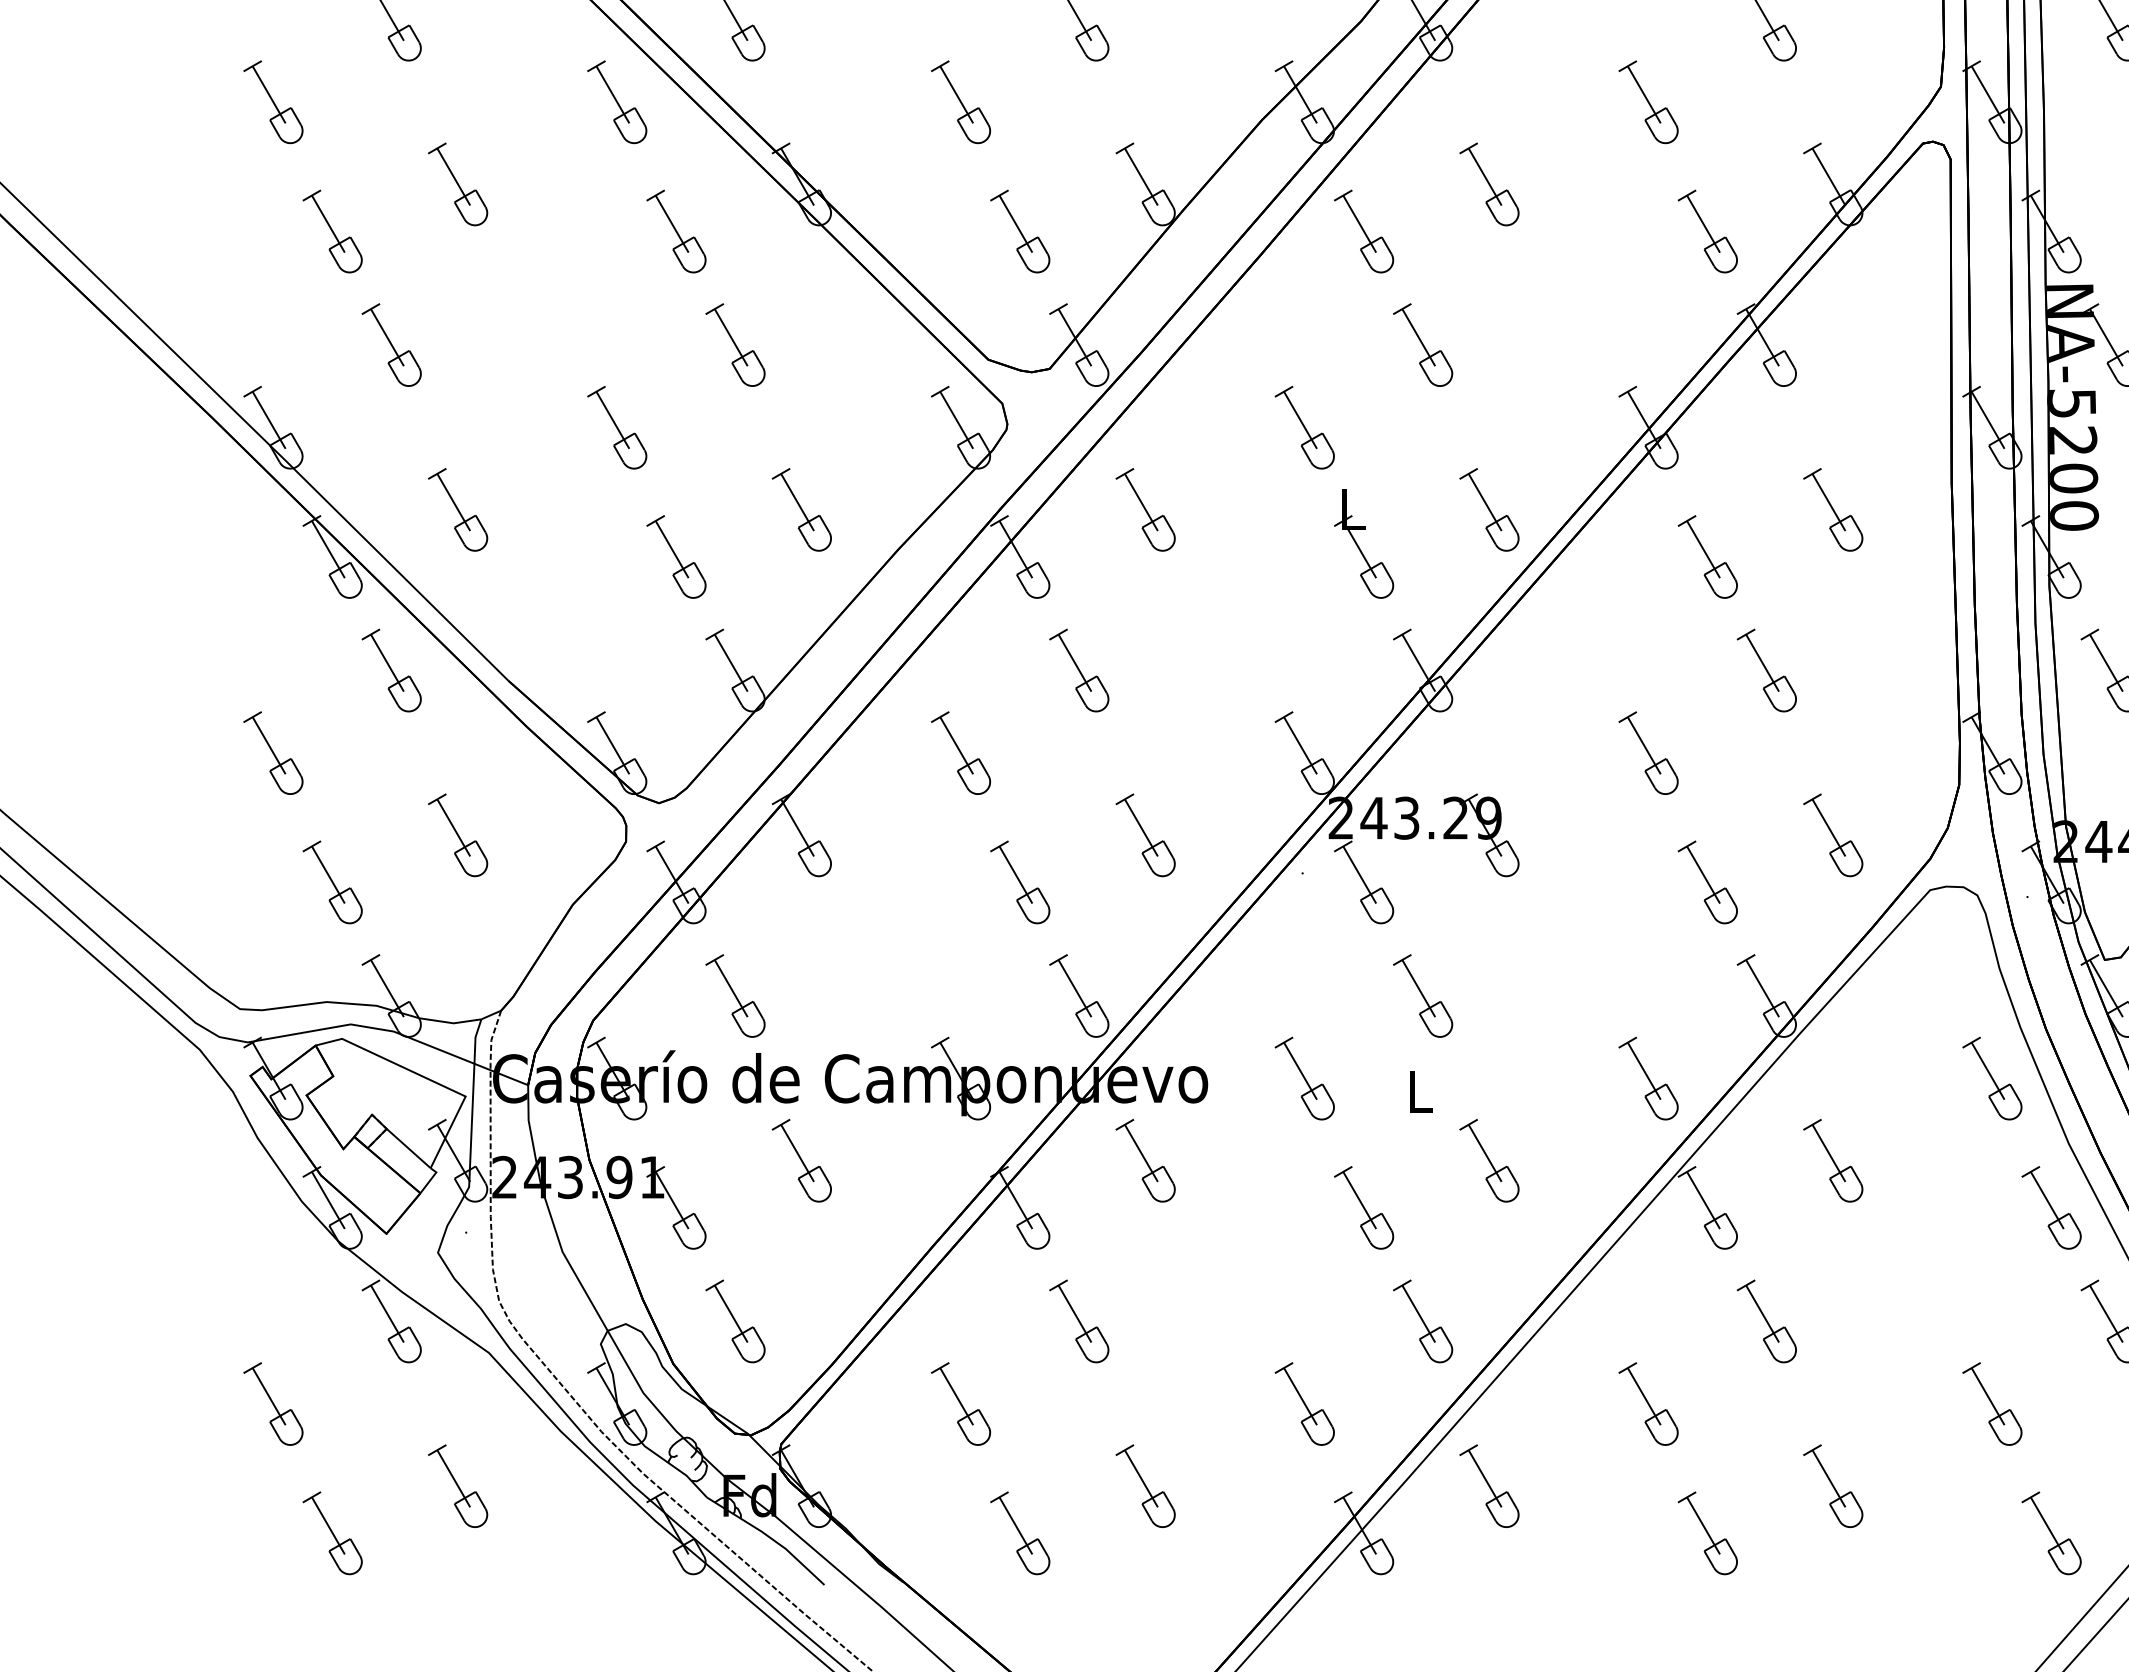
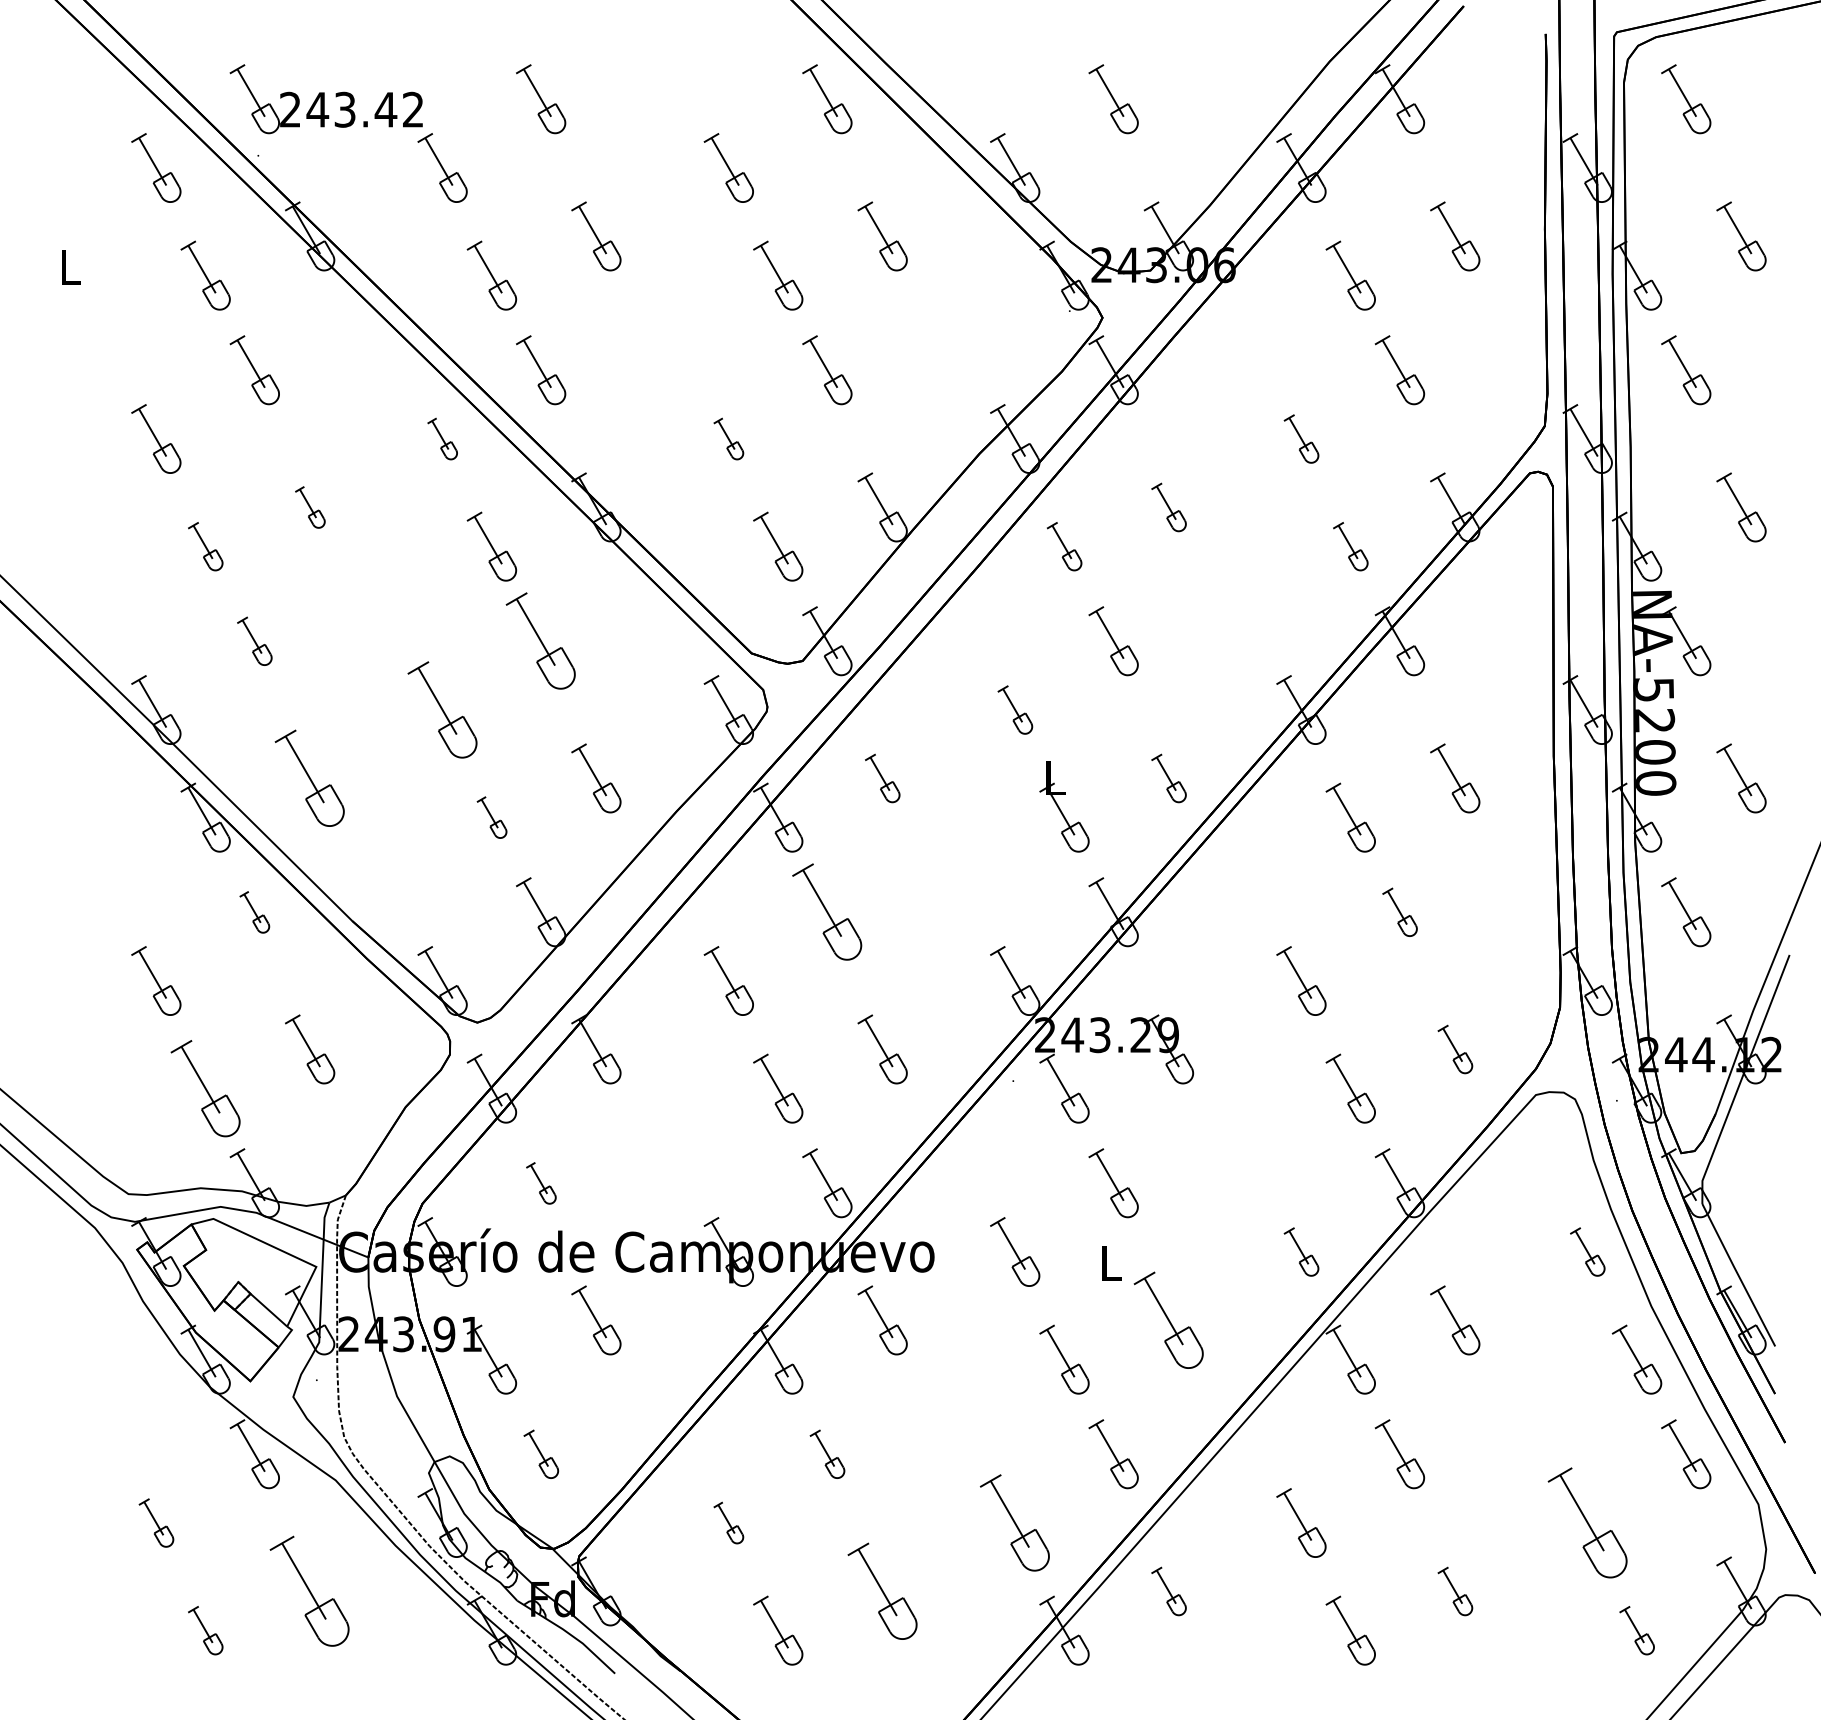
part: (617, 101) -> (442, 438), size x0.6
part: (960, 101) -> (728, 438), size x0.6
part: (1648, 101) -> (1301, 438), size x0.7
part: (458, 184) -> (310, 507), size x0.6
part: (1489, 184) -> (1168, 507), size x0.7
part: (332, 231) -> (205, 546), size x0.7
part: (1364, 231) -> (1064, 546), size x0.7
part: (1707, 231) -> (1350, 546), size x0.7
part: (391, 345) -> (254, 641), size x0.7
part: (736, 345) -> (541, 641), size x1.4
part: (617, 427) -> (442, 709), size x1.4
part: (1305, 427) -> (1015, 709), size x0.7
part: (458, 510) -> (310, 778), size x1.4
part: (1145, 510) -> (882, 778), size x0.7
part: (1489, 510) -> (1168, 778), size x0.7
part: (675, 556) -> (491, 817), size x0.6
part: (391, 670) -> (254, 912), size x0.6
part: (1079, 670) -> (827, 912), size x1.4
part: (1766, 670) -> (1399, 912), size x0.7
part: (1833, 835) -> (1455, 1049), size x0.7
part: (332, 882) -> (205, 1088), size x1.4
part: (736, 996) -> (541, 1183), size x0.6
part: (1648, 1078) -> (1301, 1251), size x0.7
part: (1992, 1078) -> (1587, 1251), size x0.7
part: (1489, 1160) -> (1168, 1320), size x1.4
part: (736, 1321) -> (541, 1454), size x0.7
part: (1079, 1321) -> (827, 1454), size x0.7
part: (273, 1403) -> (156, 1522), size x0.7
part: (960, 1403) -> (728, 1522), size x0.6
part: (1305, 1403) -> (1015, 1522), size x1.4
part: (1992, 1403) -> (1587, 1522), size x1.6
part: (458, 1486) -> (310, 1591), size x1.6
part: (1145, 1486) -> (882, 1591), size x1.4
part: (1489, 1486) -> (1168, 1591), size x0.7
part: (1833, 1486) -> (1455, 1591), size x0.7
part: (332, 1533) -> (205, 1630), size x0.7
part: (2051, 1533) -> (1636, 1630), size x0.7

